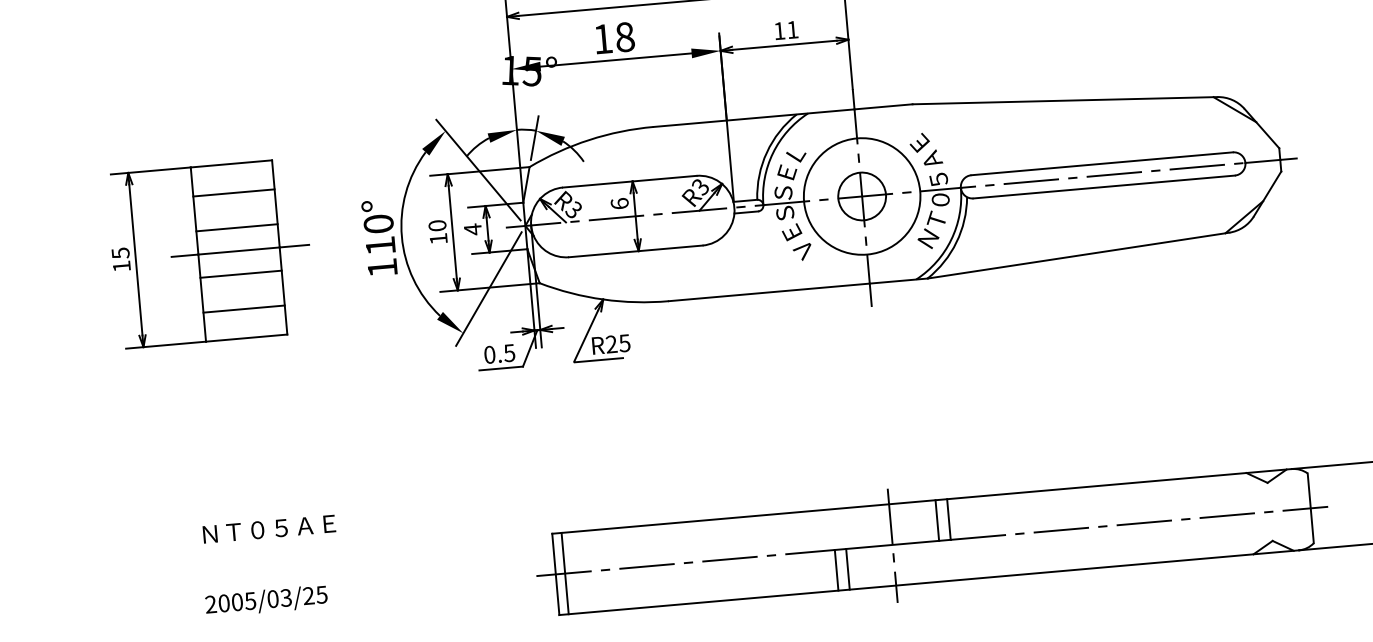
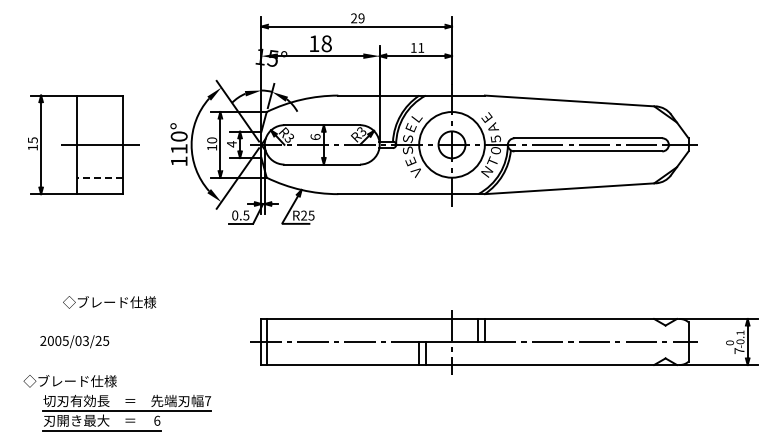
line: (234, 193) -> (99, 112), removed
line: (236, 227) -> (99, 131), removed
line: (241, 275) -> (99, 158), removed
line: (244, 308) -> (99, 177), solid -> dashed
text: (281, 528) -> (109, 302), ＮＴ０５ＡＥ -> ◇ブレード仕様
text: (266, 600) -> (74, 341), moved

